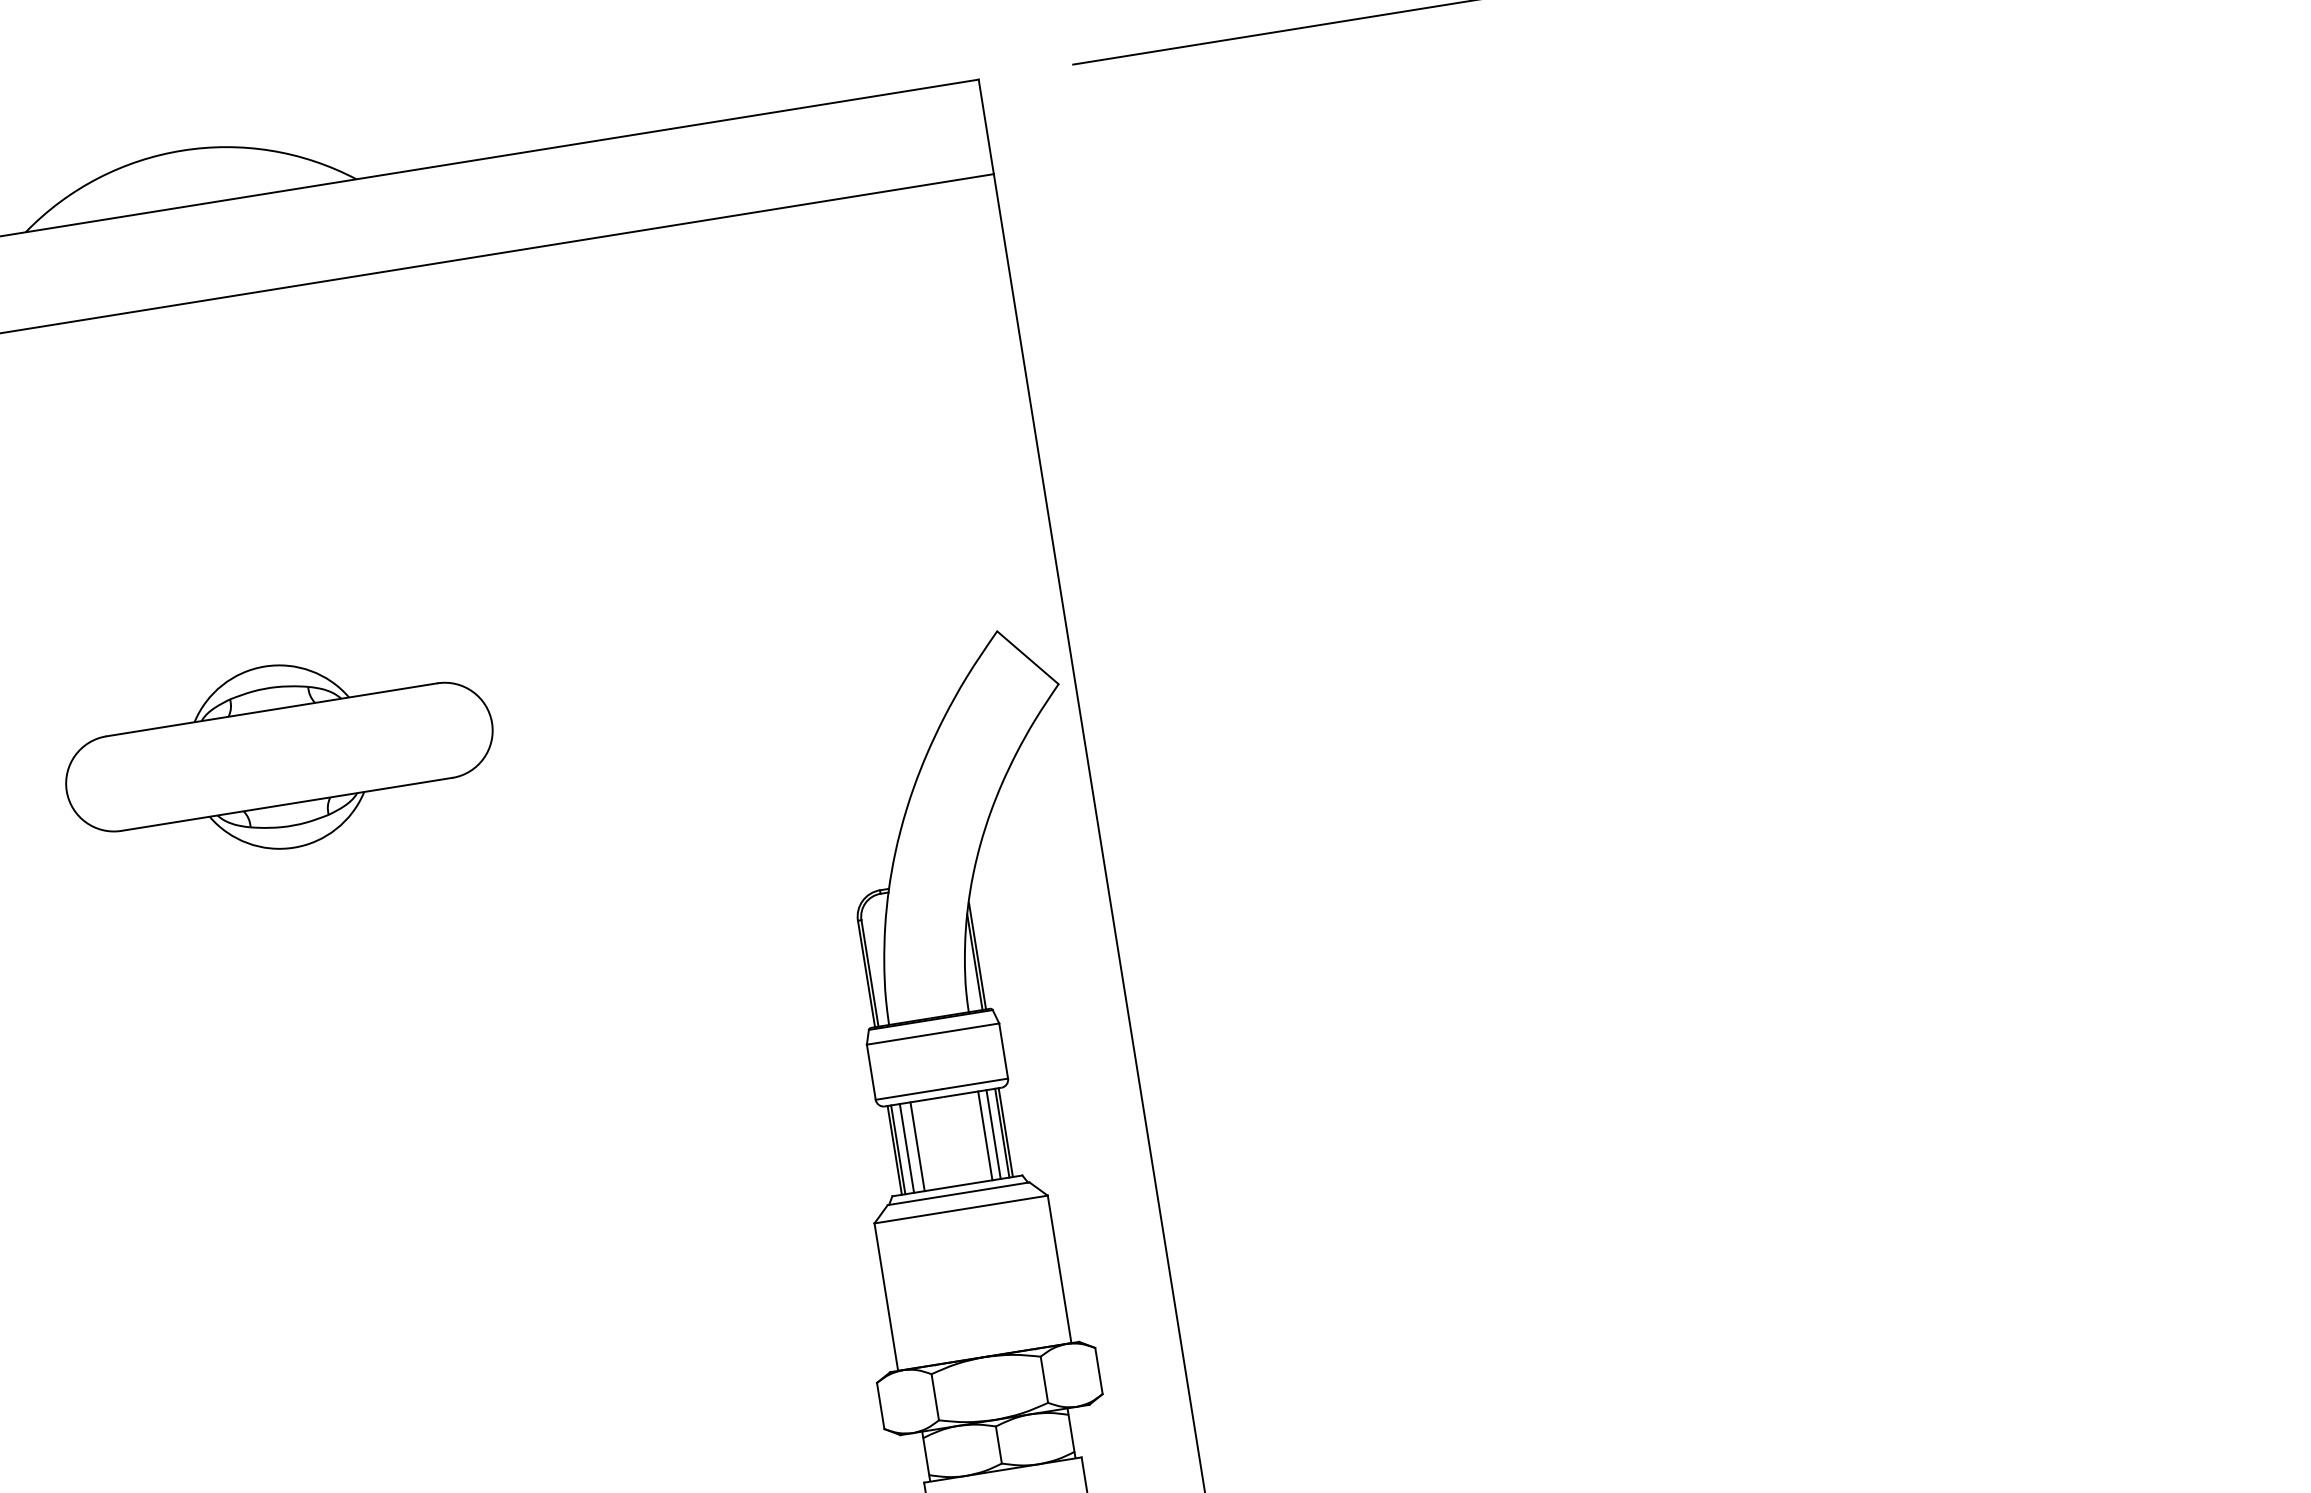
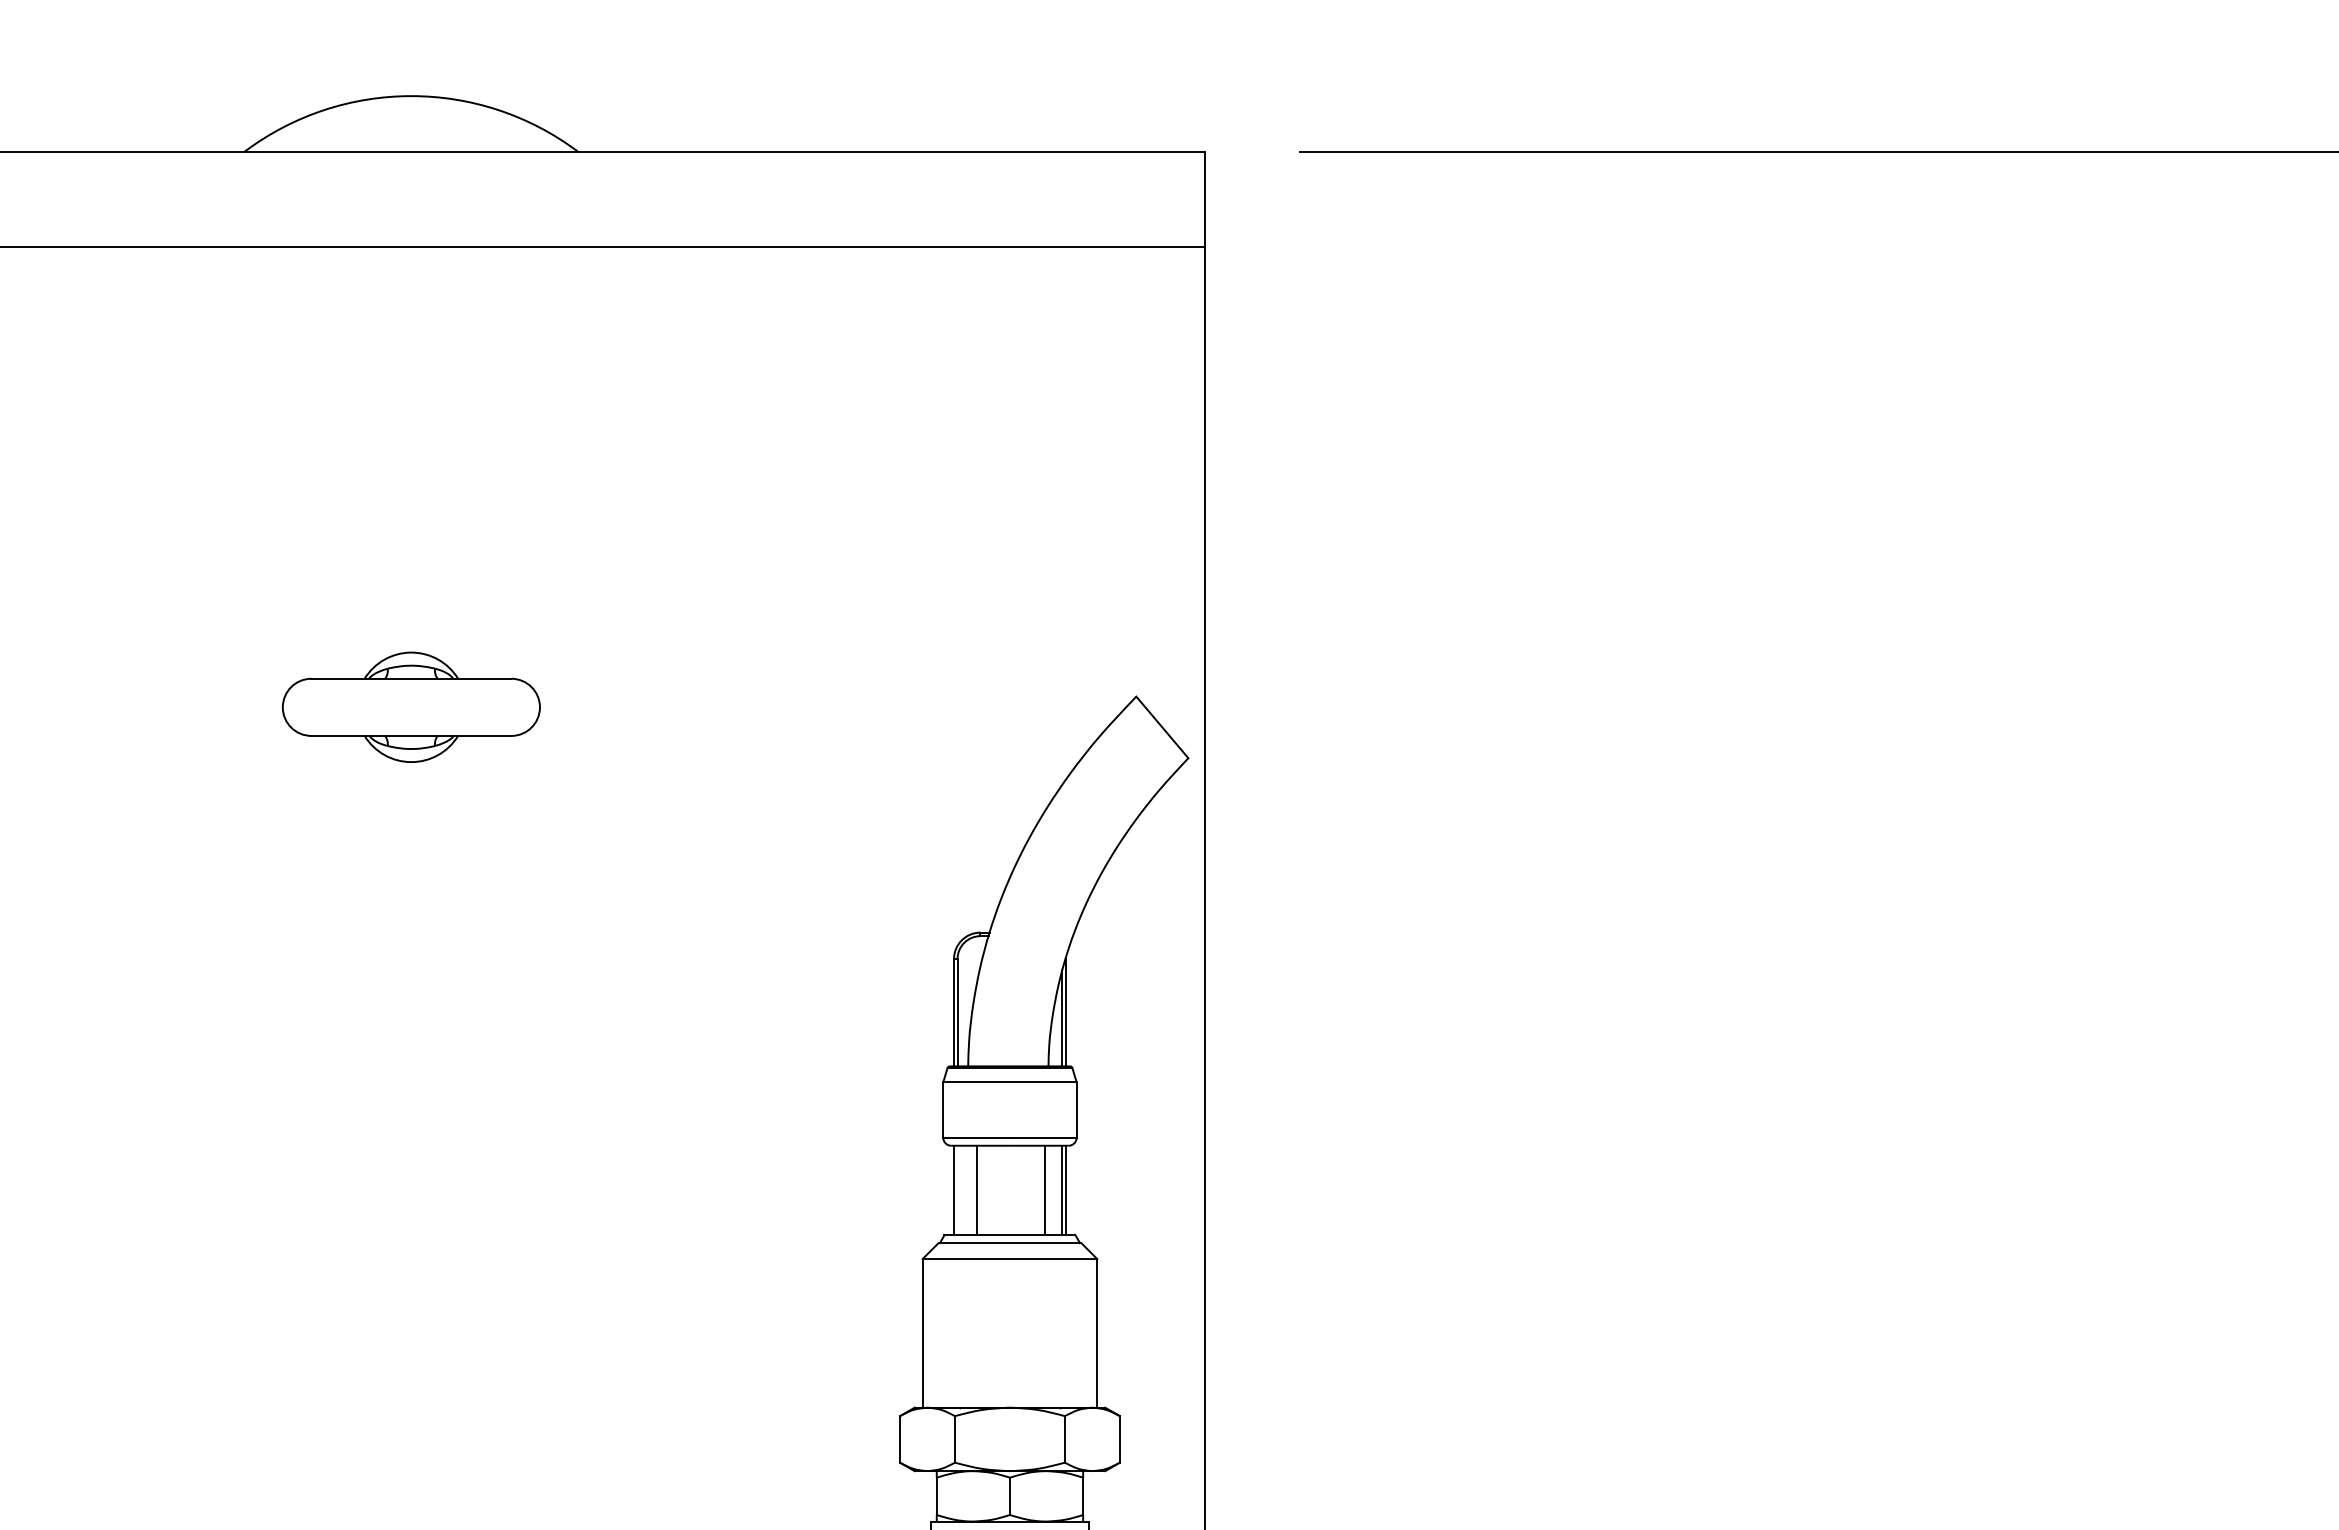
part: (279, 757) -> (411, 707), size x0.6
line: (993, 1134) -> (1053, 1190), removed
line: (907, 1148) -> (966, 1190), removed
line: (898, 1149) -> (957, 1190), removed

